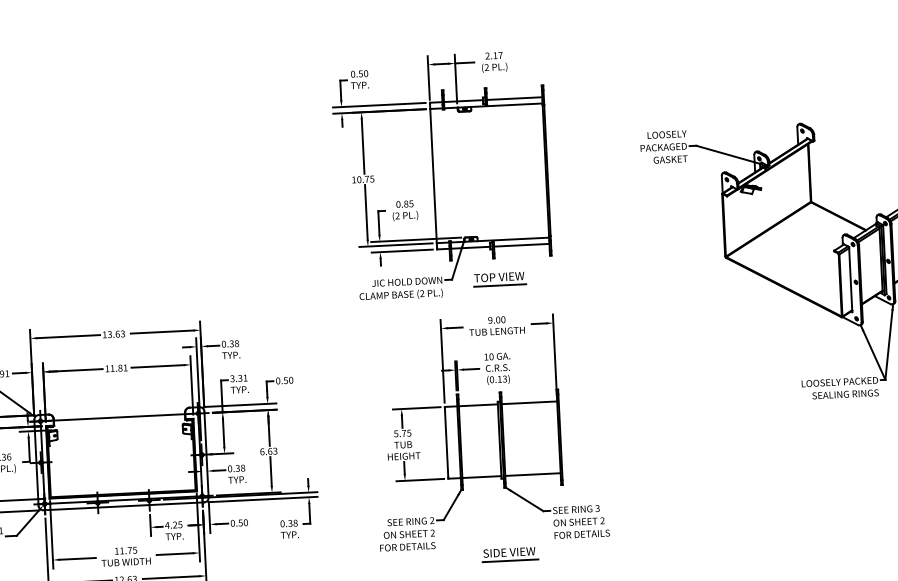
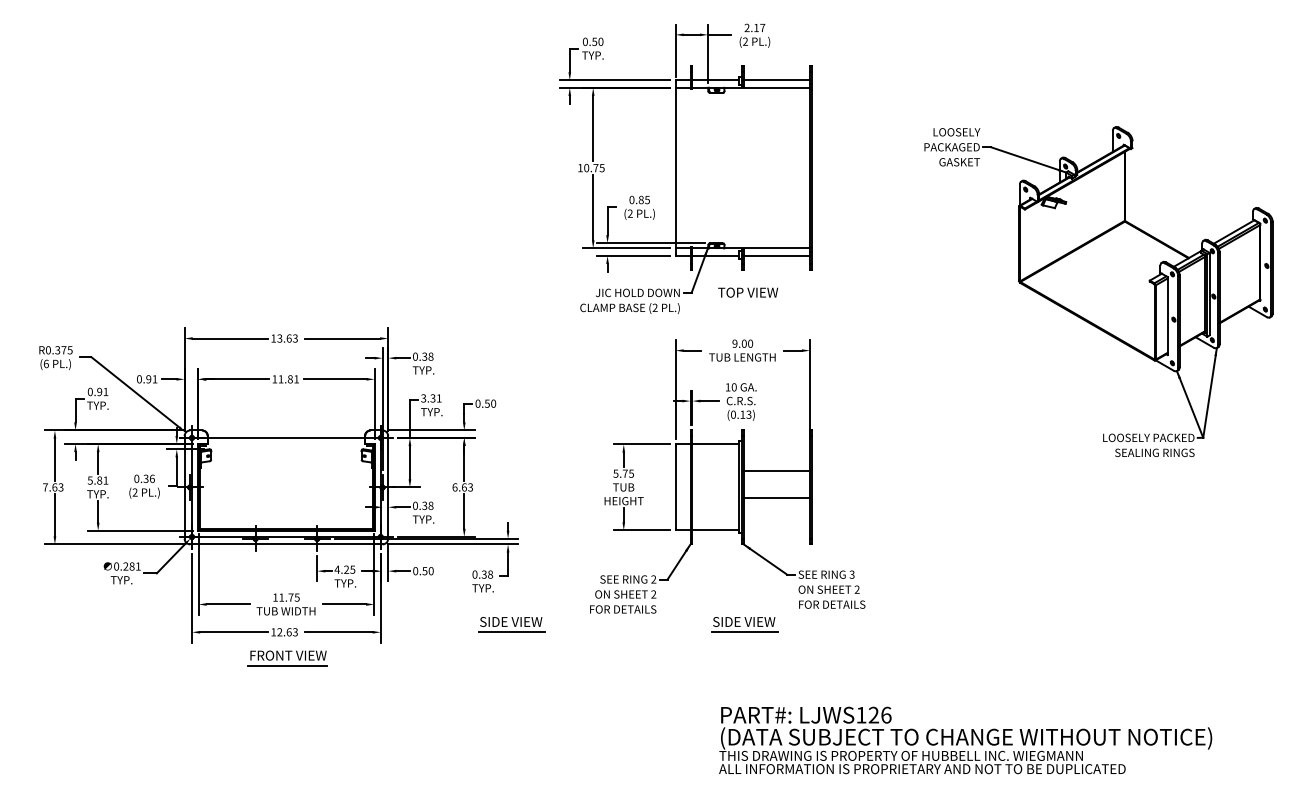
line: (499, 285) -> (748, 302), removed
line: (529, 402) -> (776, 471), moved
line: (532, 474) -> (776, 498), moved
part: (315, 564) -> (511, 624), added

